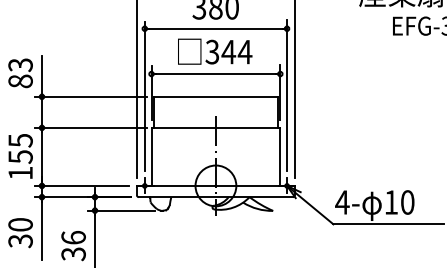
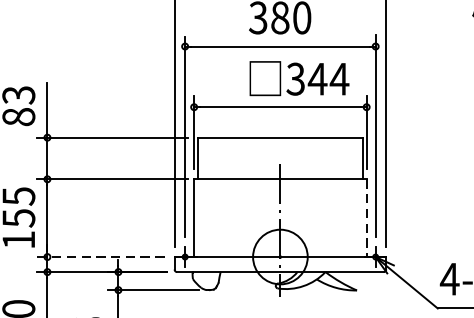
text: (215, 51) -> (299, 78), moved
line: (280, 157) -> (366, 218), solid -> dashed
line: (81, 185) -> (100, 256), solid -> dashed

